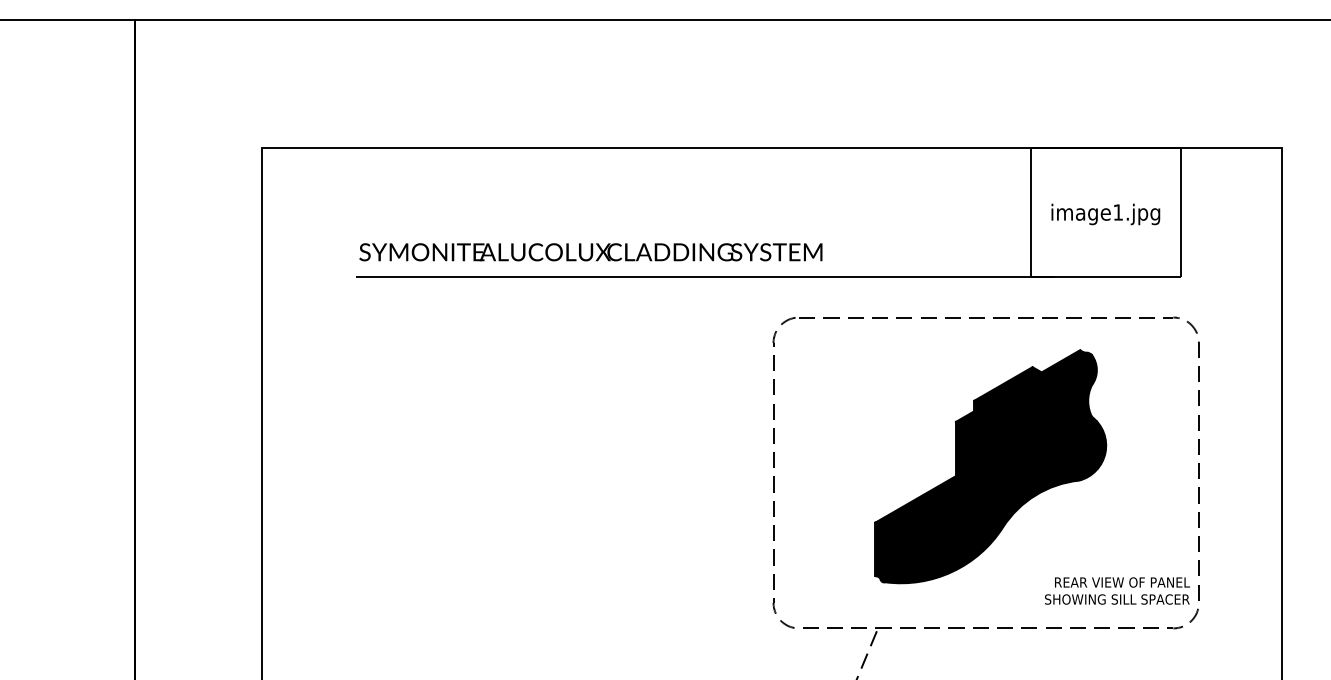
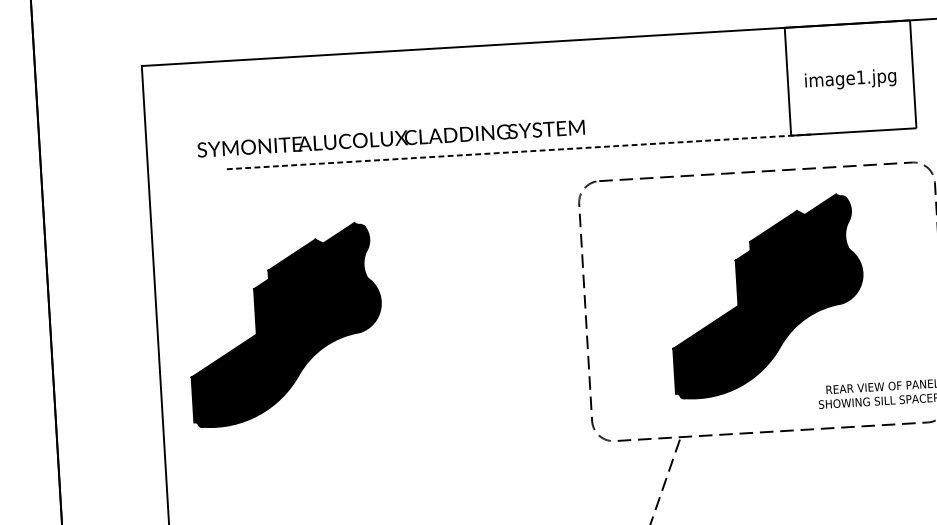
text: (590, 252) -> (390, 138), moved
line: (705, 277) -> (519, 152), solid -> dashed
part: (414, 466) -> (285, 324), added

